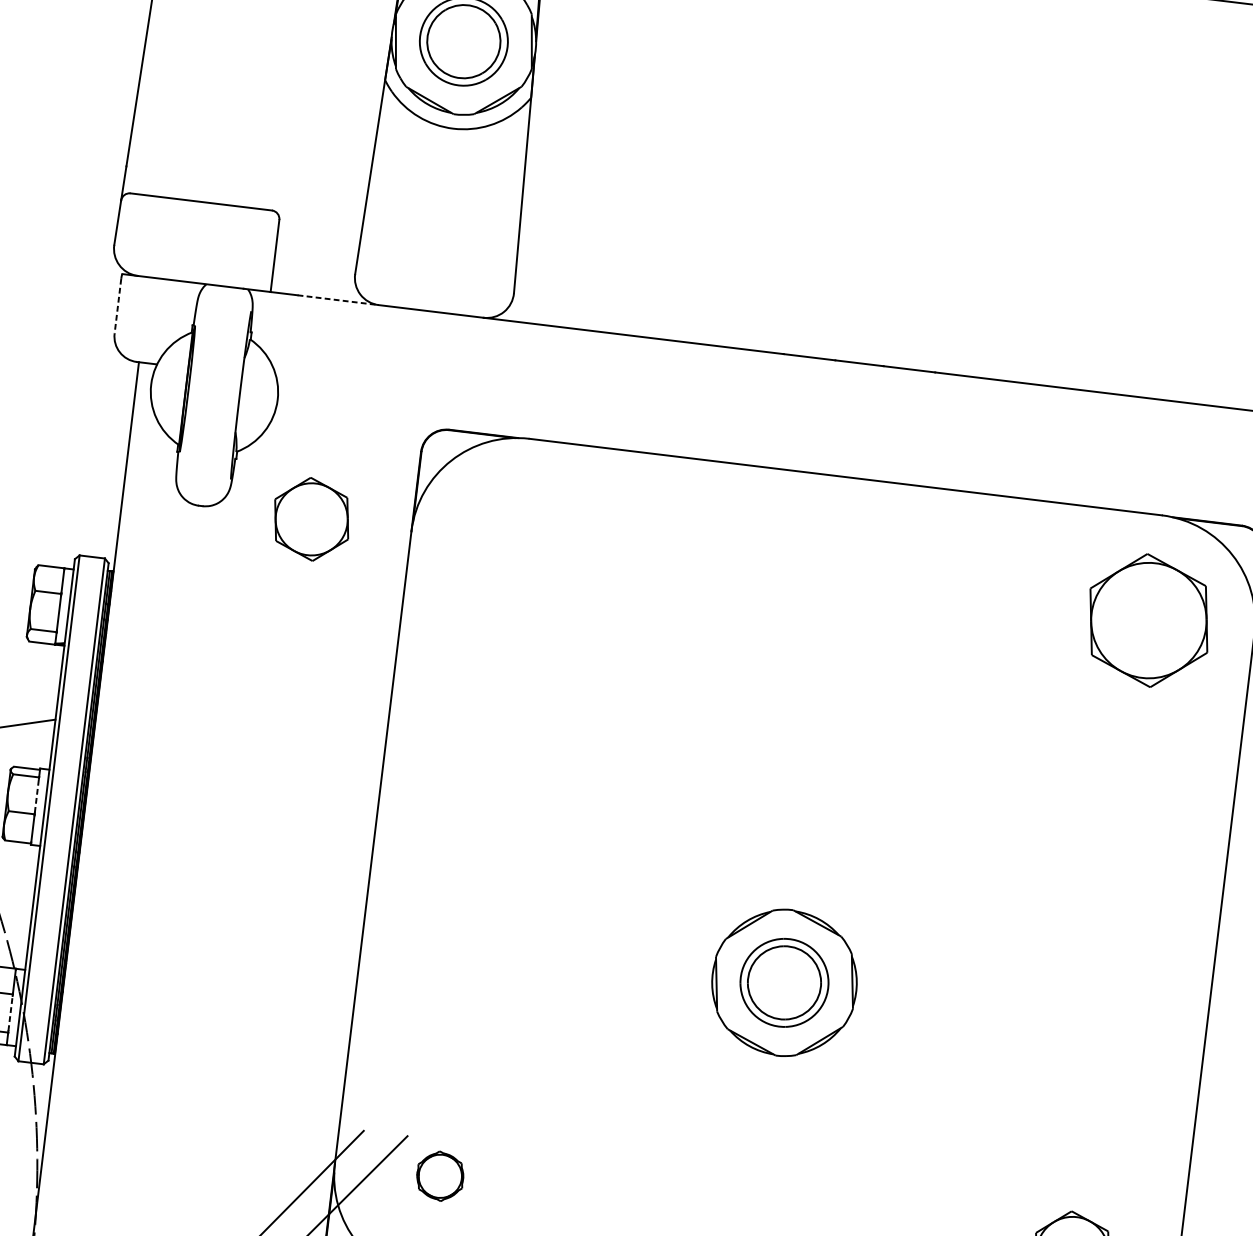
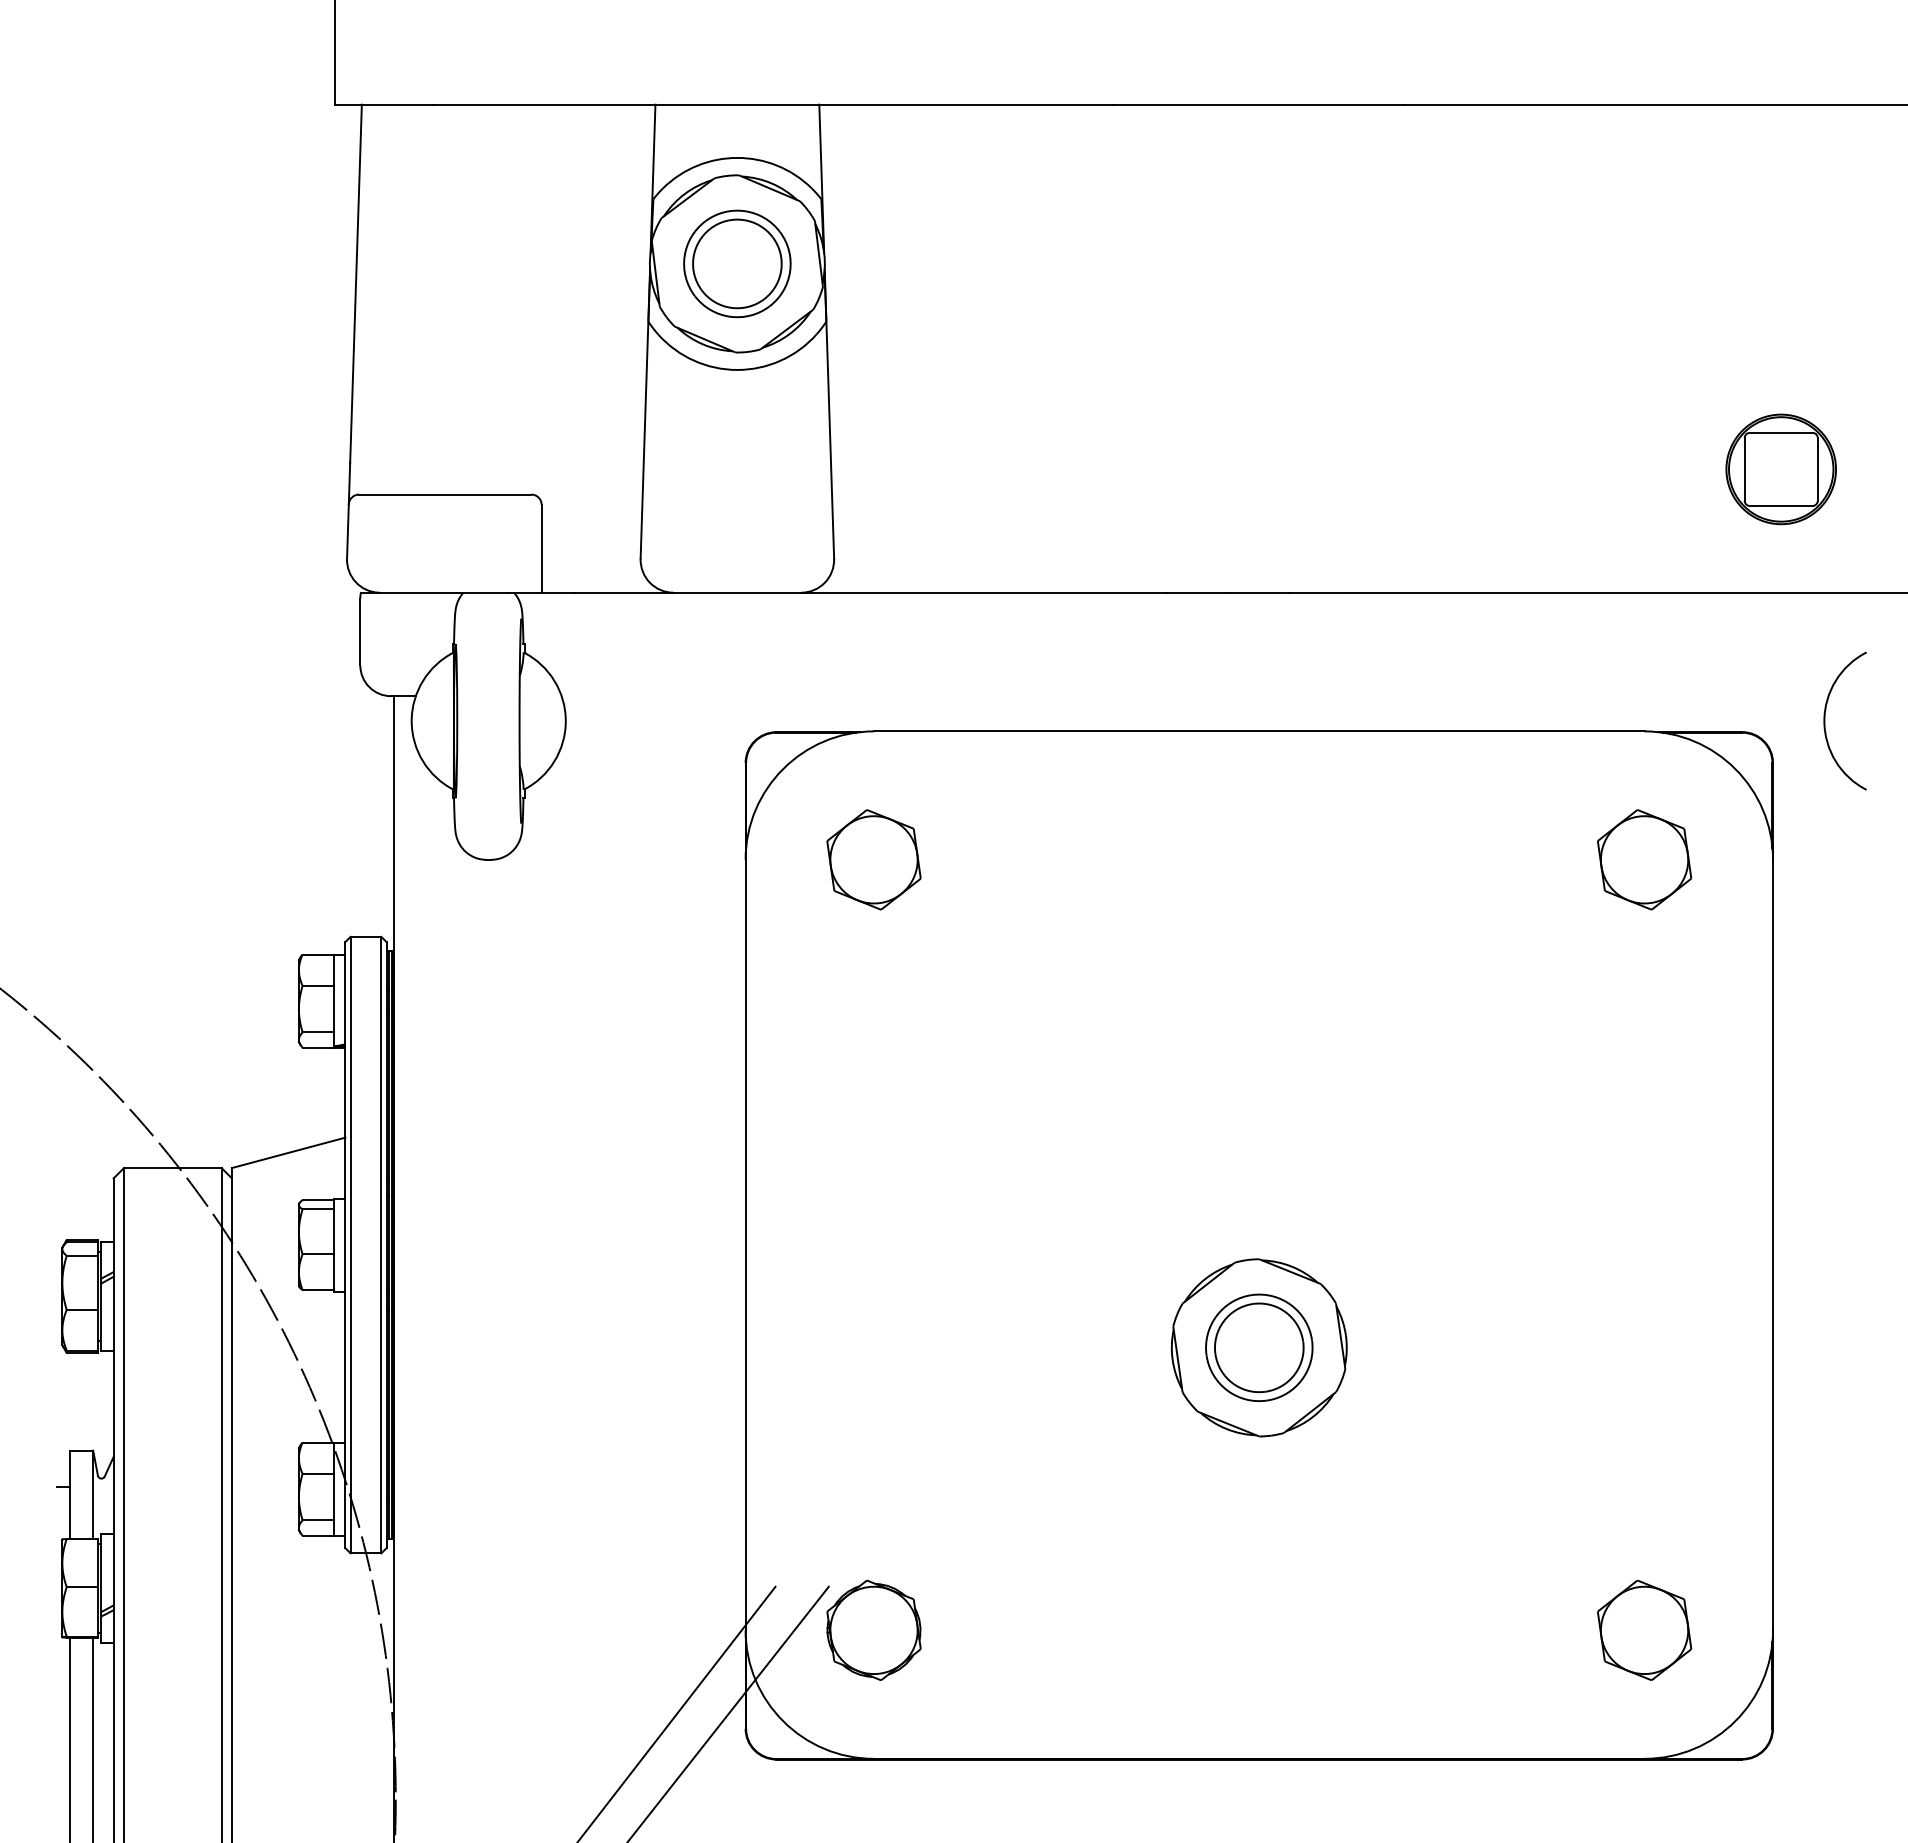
line: (338, 300) -> (624, 592), dashed -> solid
line: (118, 306) -> (360, 632), dashed -> solid
part: (311, 519) -> (873, 859), moved
part: (1149, 620) -> (1644, 859), size x0.62
line: (37, 795) -> (334, 1231), dashed -> solid
line: (10, 1013) -> (334, 1496), dashed -> solid
part: (439, 1175) -> (873, 1629), size x1.67

